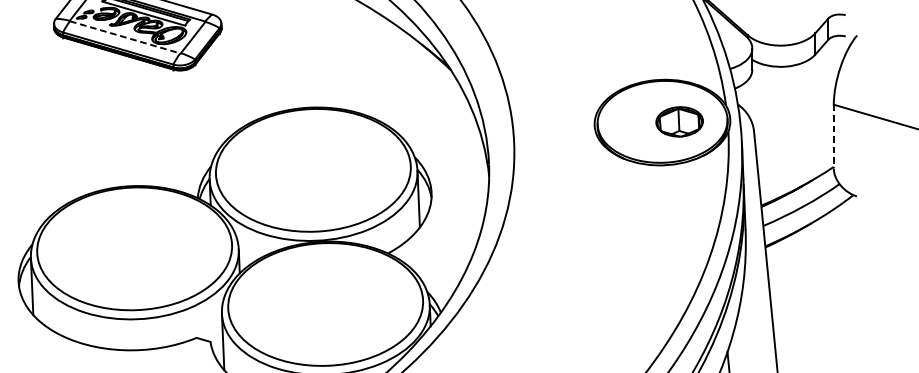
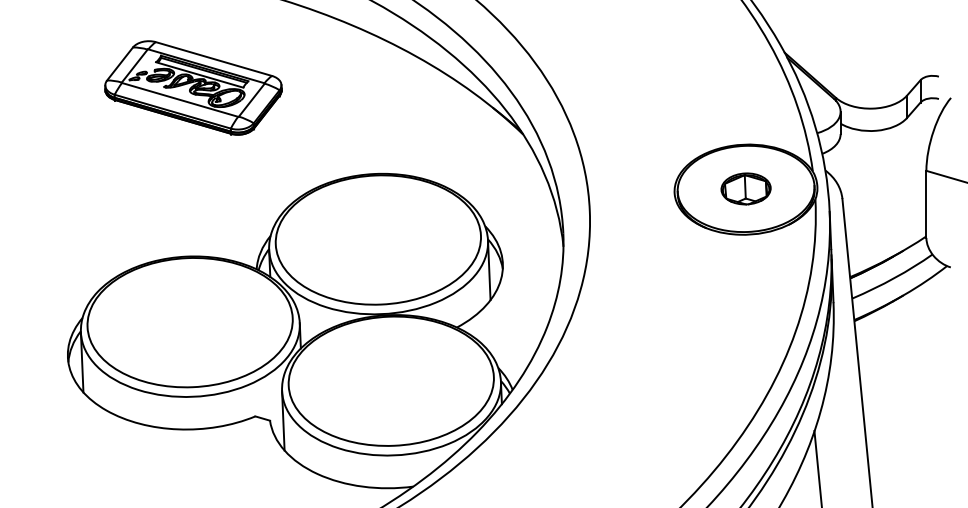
line: (125, 37) -> (180, 100), dashed -> solid
part: (679, 121) -> (745, 188), moved
line: (833, 136) -> (926, 204), dashed -> solid

